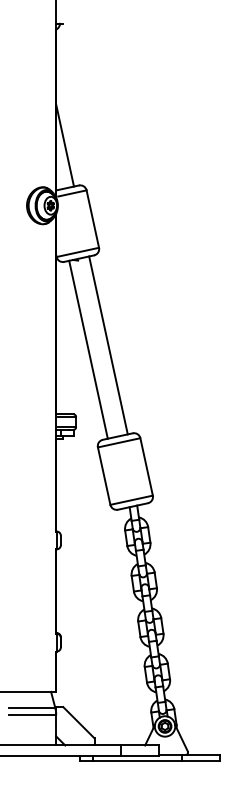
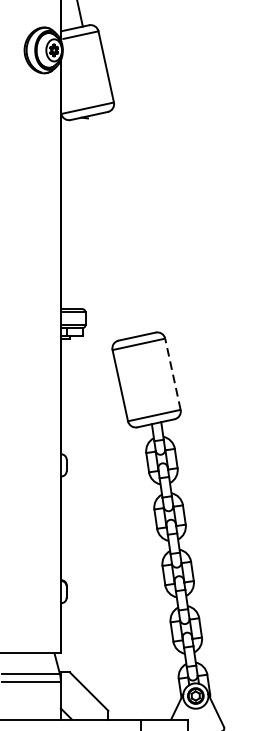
line: (108, 345) -> (125, 223), removed
line: (88, 349) -> (100, 228), removed
line: (146, 466) -> (172, 373), solid -> dashed

